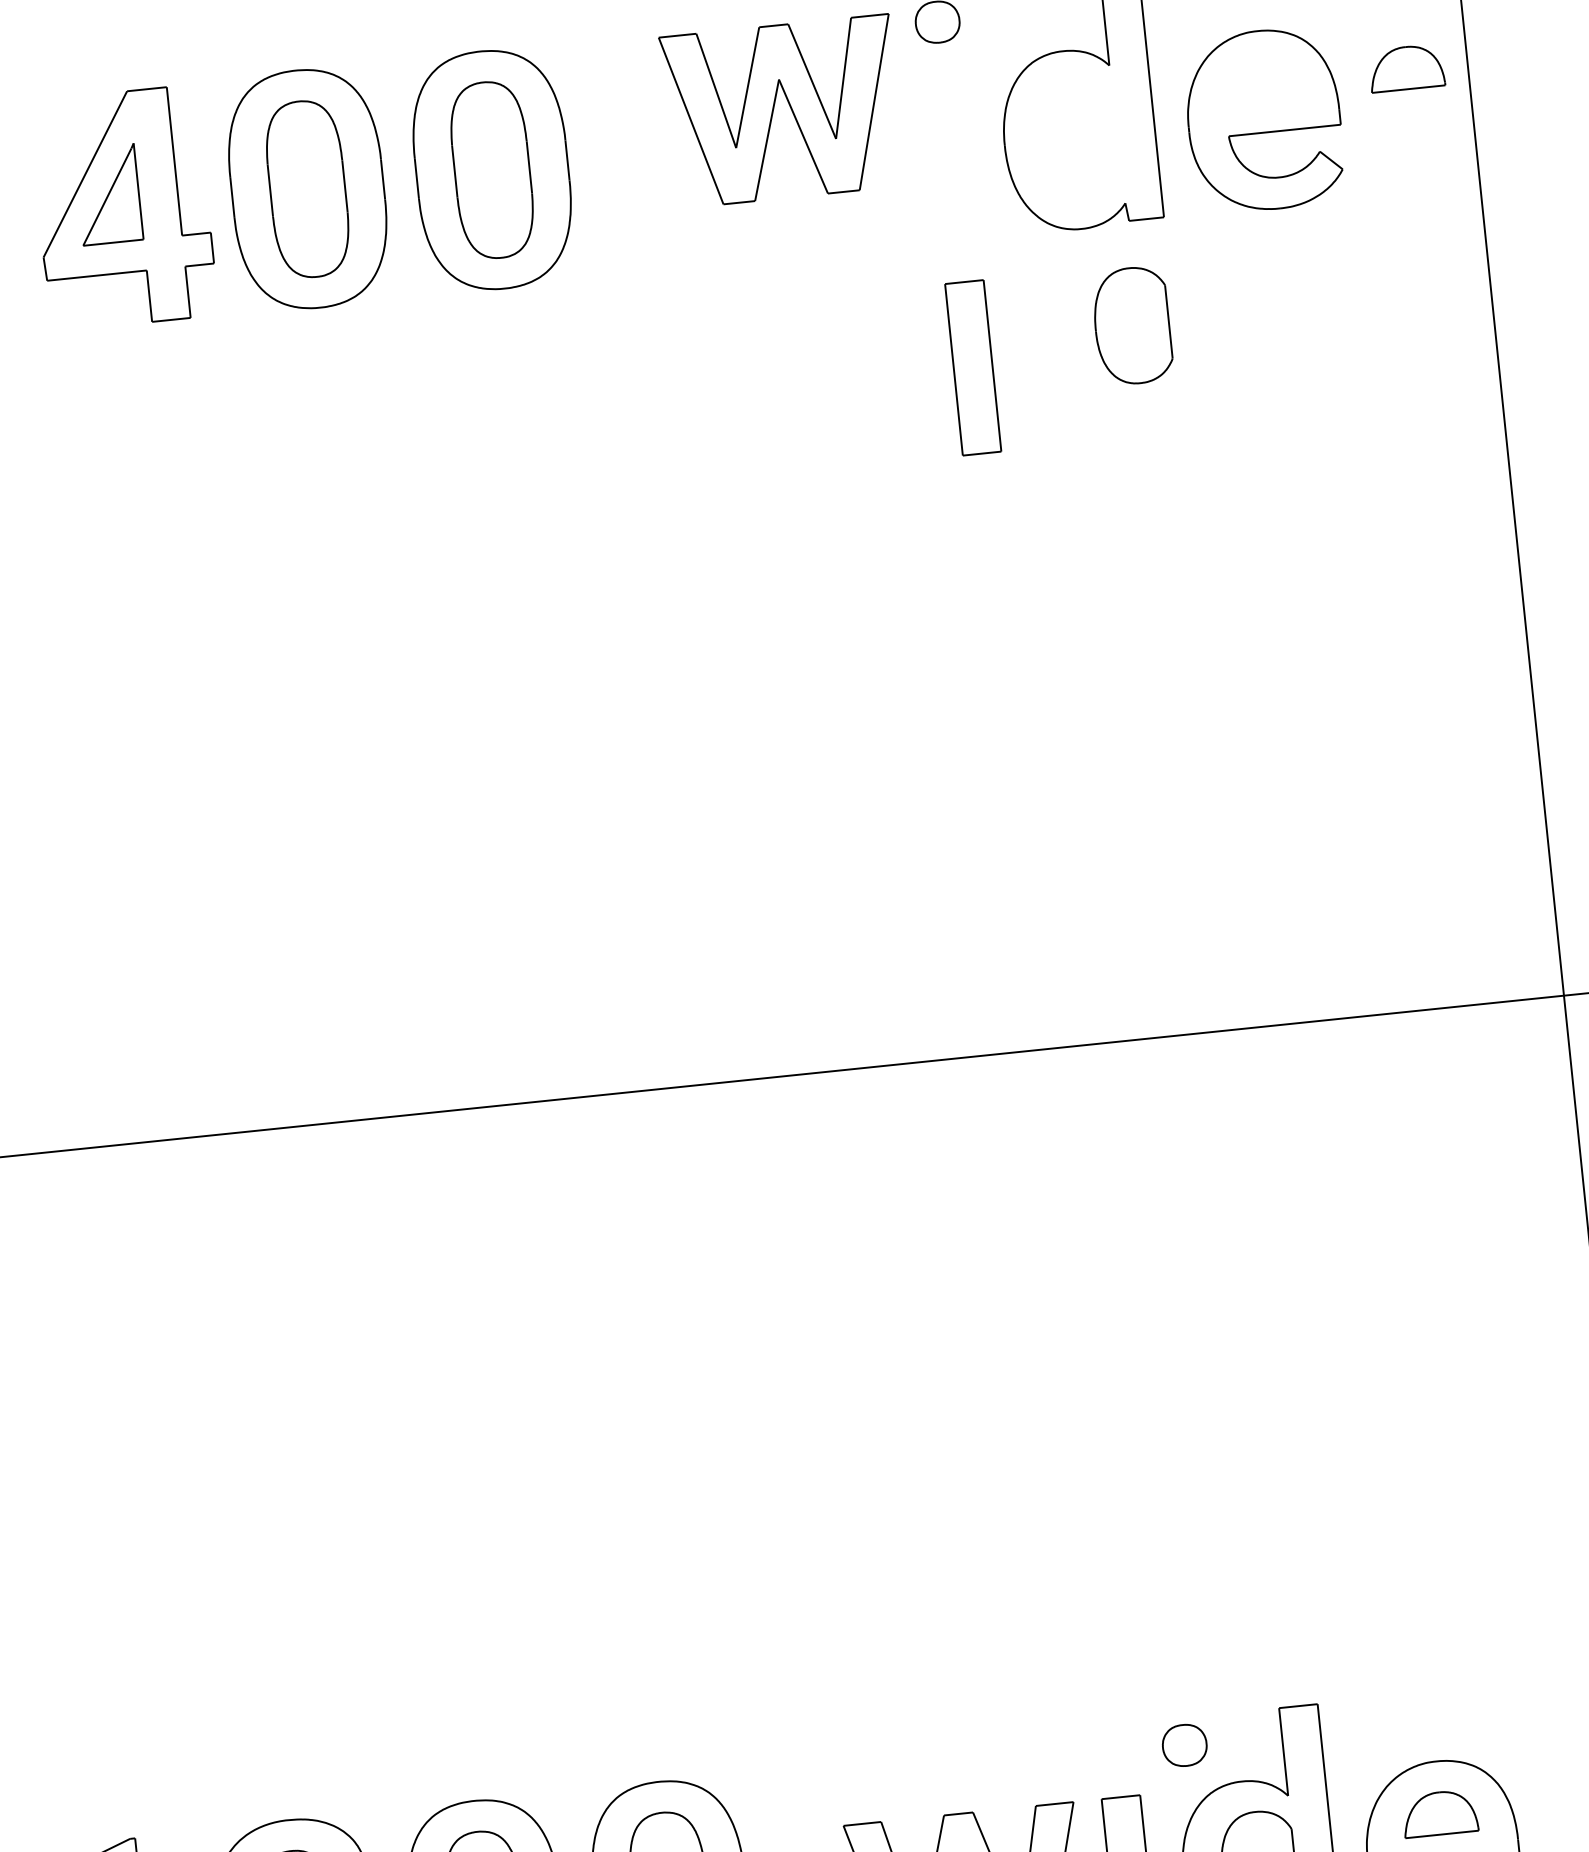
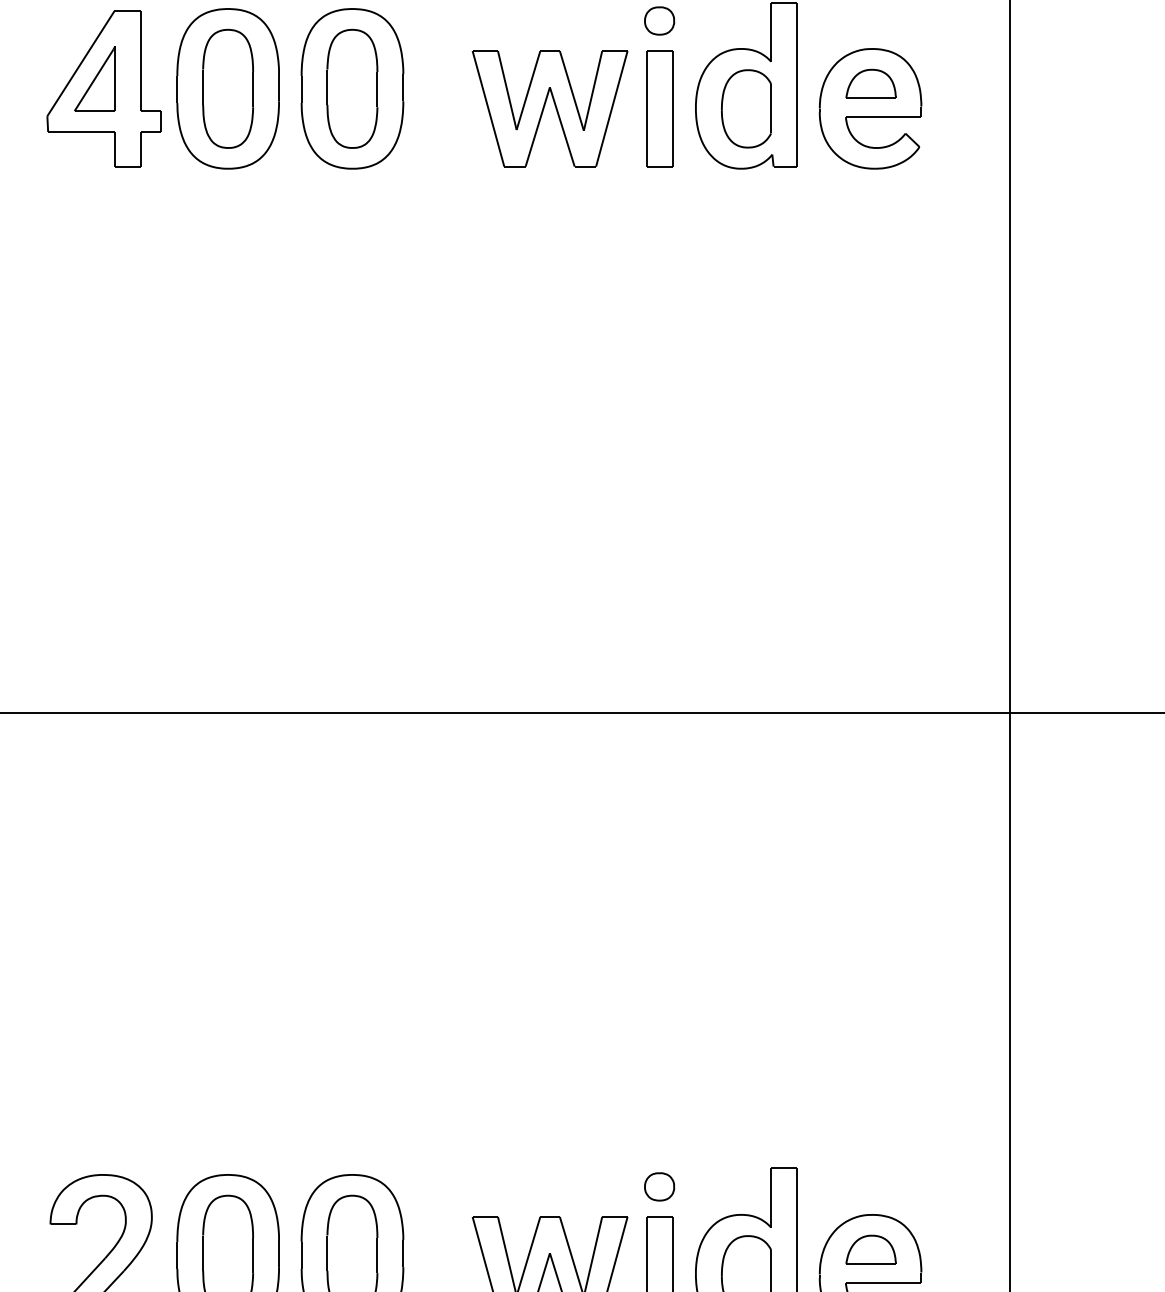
part: (1405, 67) -> (870, 83), moved
part: (781, 111) -> (549, 108), moved
part: (1132, 325) -> (746, 108), moved
part: (973, 367) -> (659, 108), moved
part: (1184, 1744) -> (659, 1186), moved

